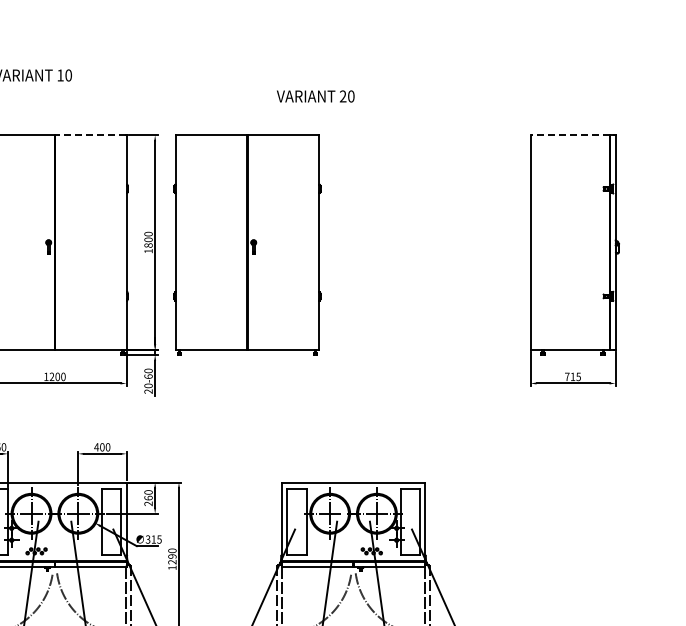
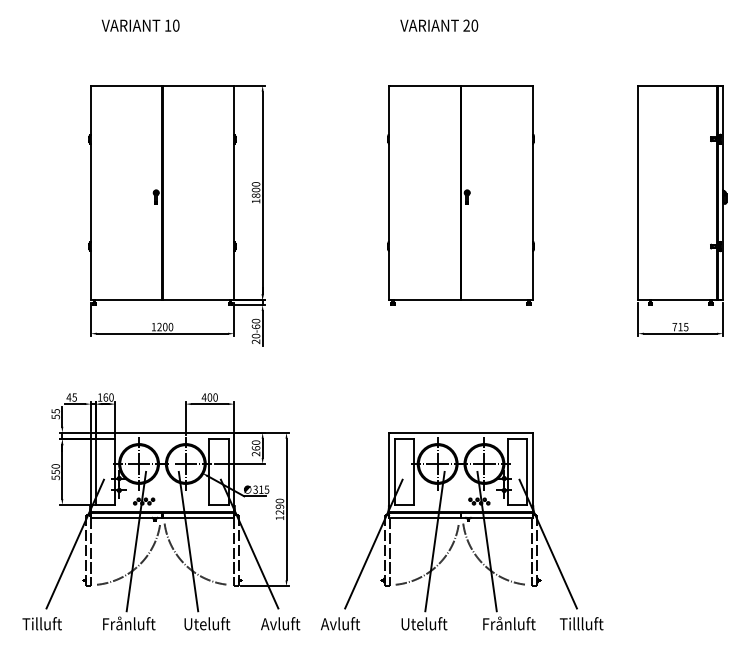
text: (315, 96) -> (439, 25), moved
line: (90, 135) -> (198, 85), dashed -> solid
line: (569, 135) -> (677, 85), dashed -> solid
part: (246, 245) -> (460, 195), moved

